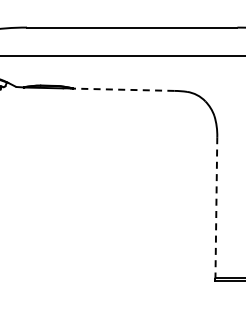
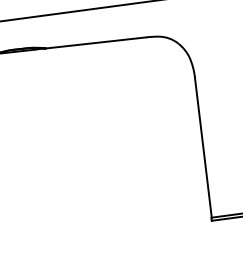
line: (123, 89) -> (95, 42), dashed -> solid
line: (216, 208) -> (203, 148), dashed -> solid

